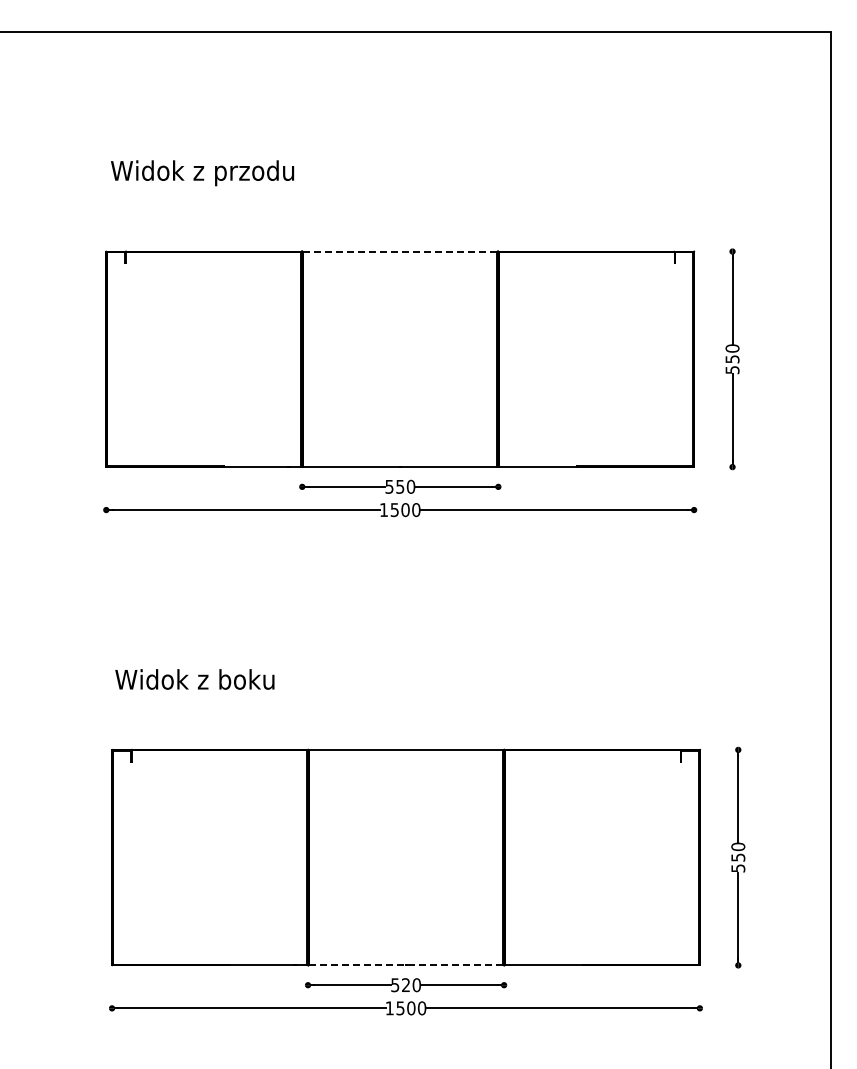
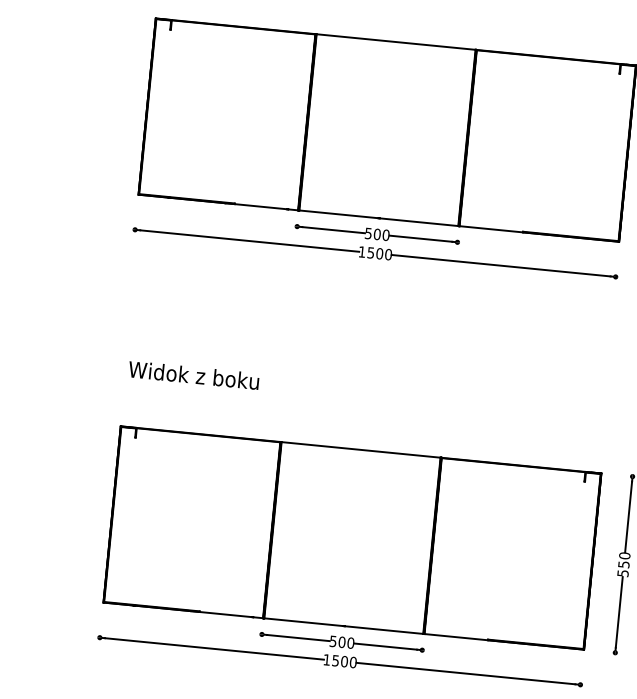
line: (400, 251) -> (396, 42), dashed -> solid
text: (400, 486) -> (377, 234), 550 -> 500
line: (406, 965) -> (344, 626), dashed -> solid
text: (405, 985) -> (341, 642), 520 -> 500

